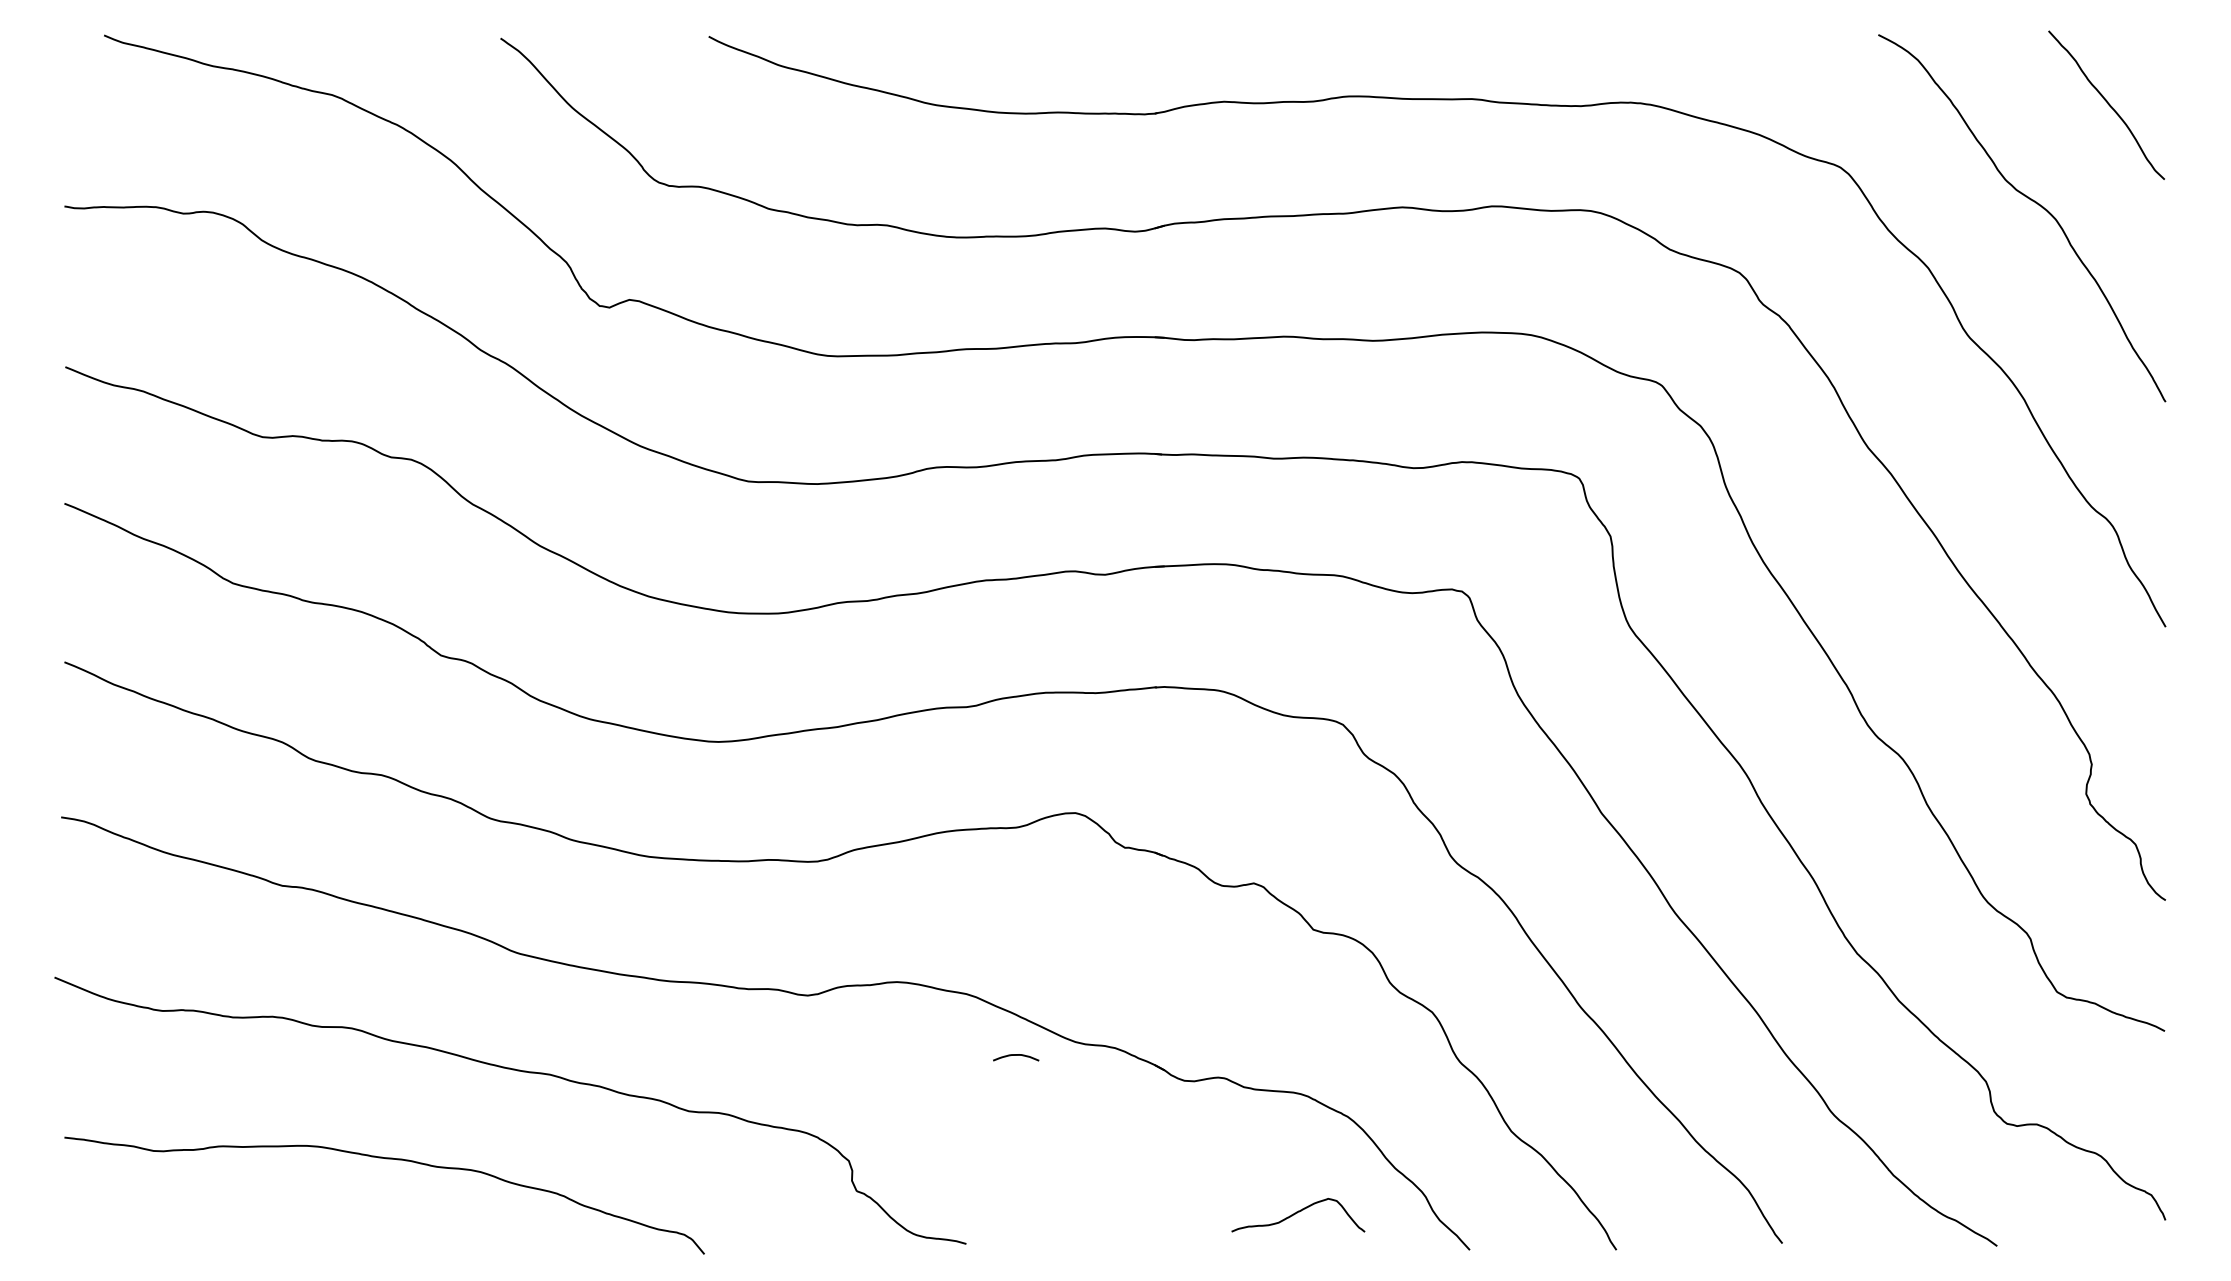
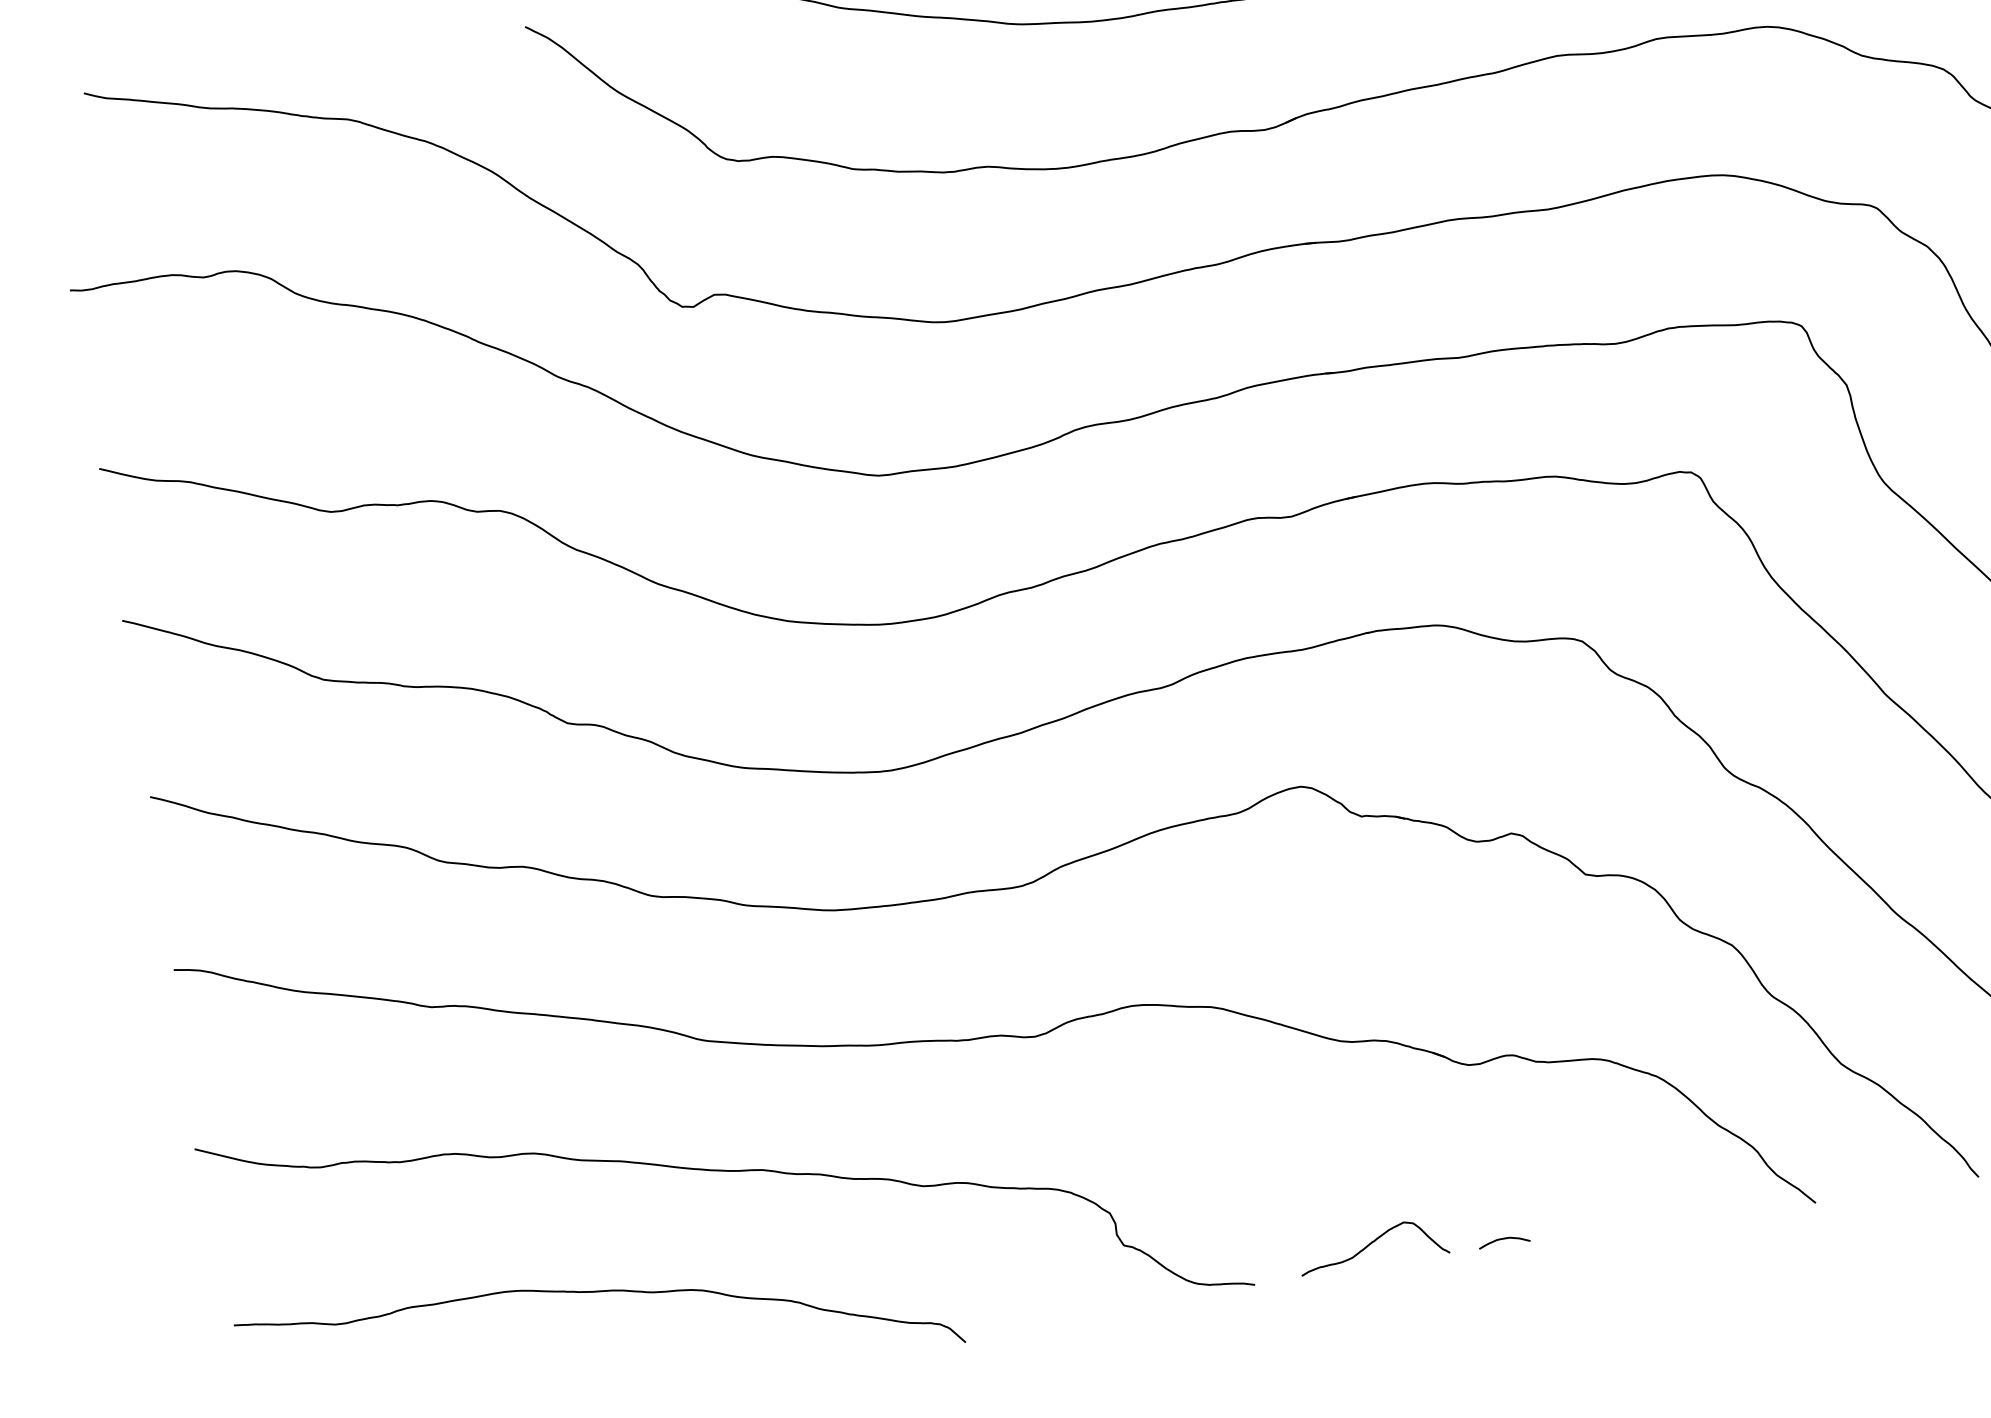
curve: (1016, 1055) -> (1504, 1239), moved
curve: (1297, 1213) -> (1371, 1244), moved

